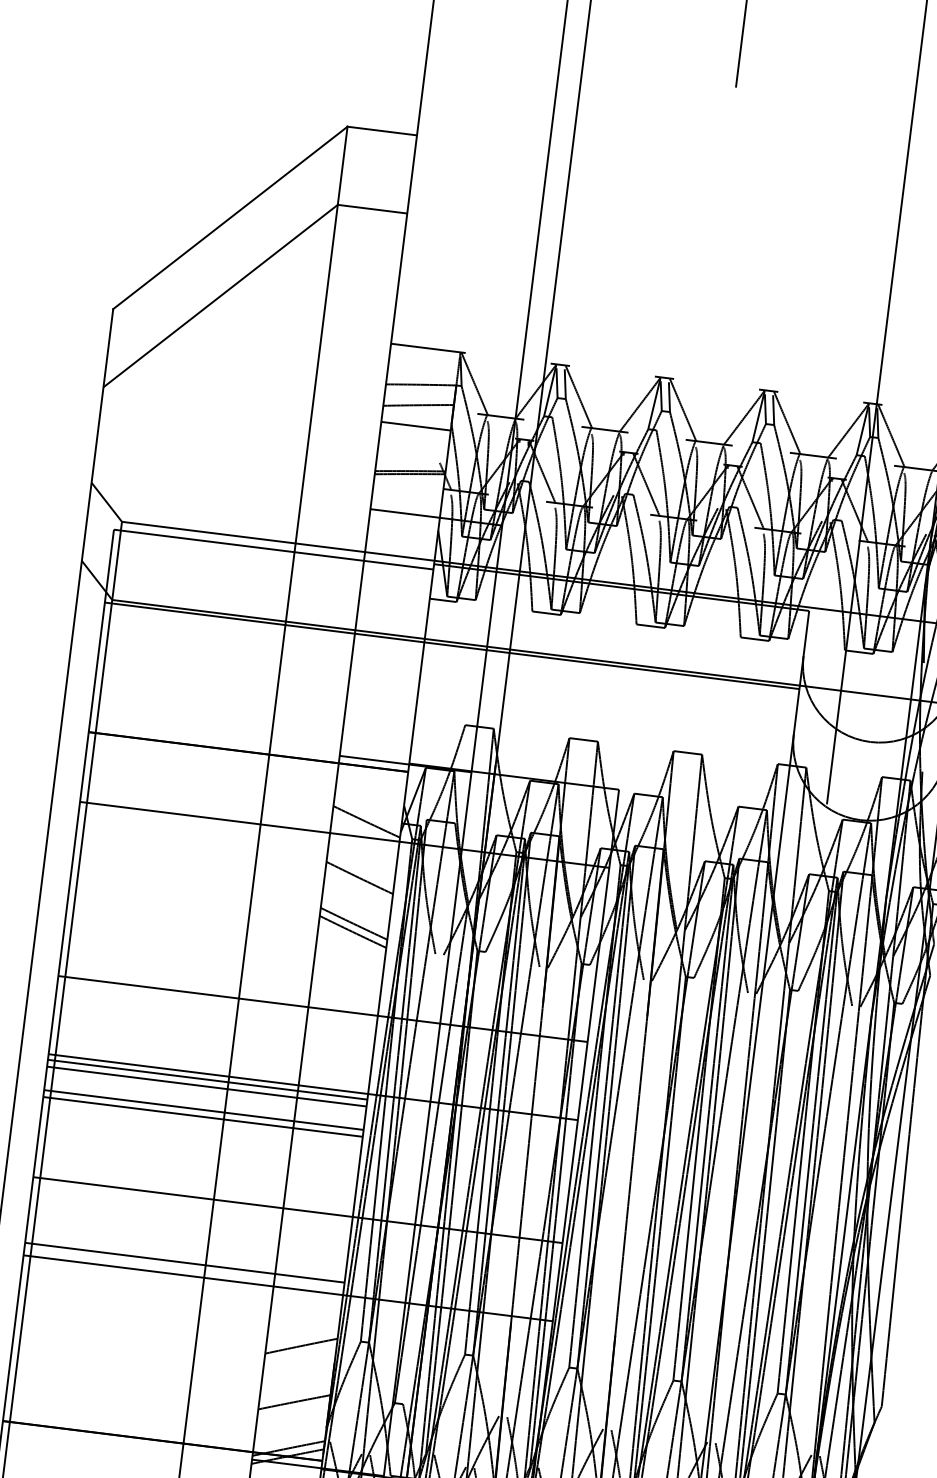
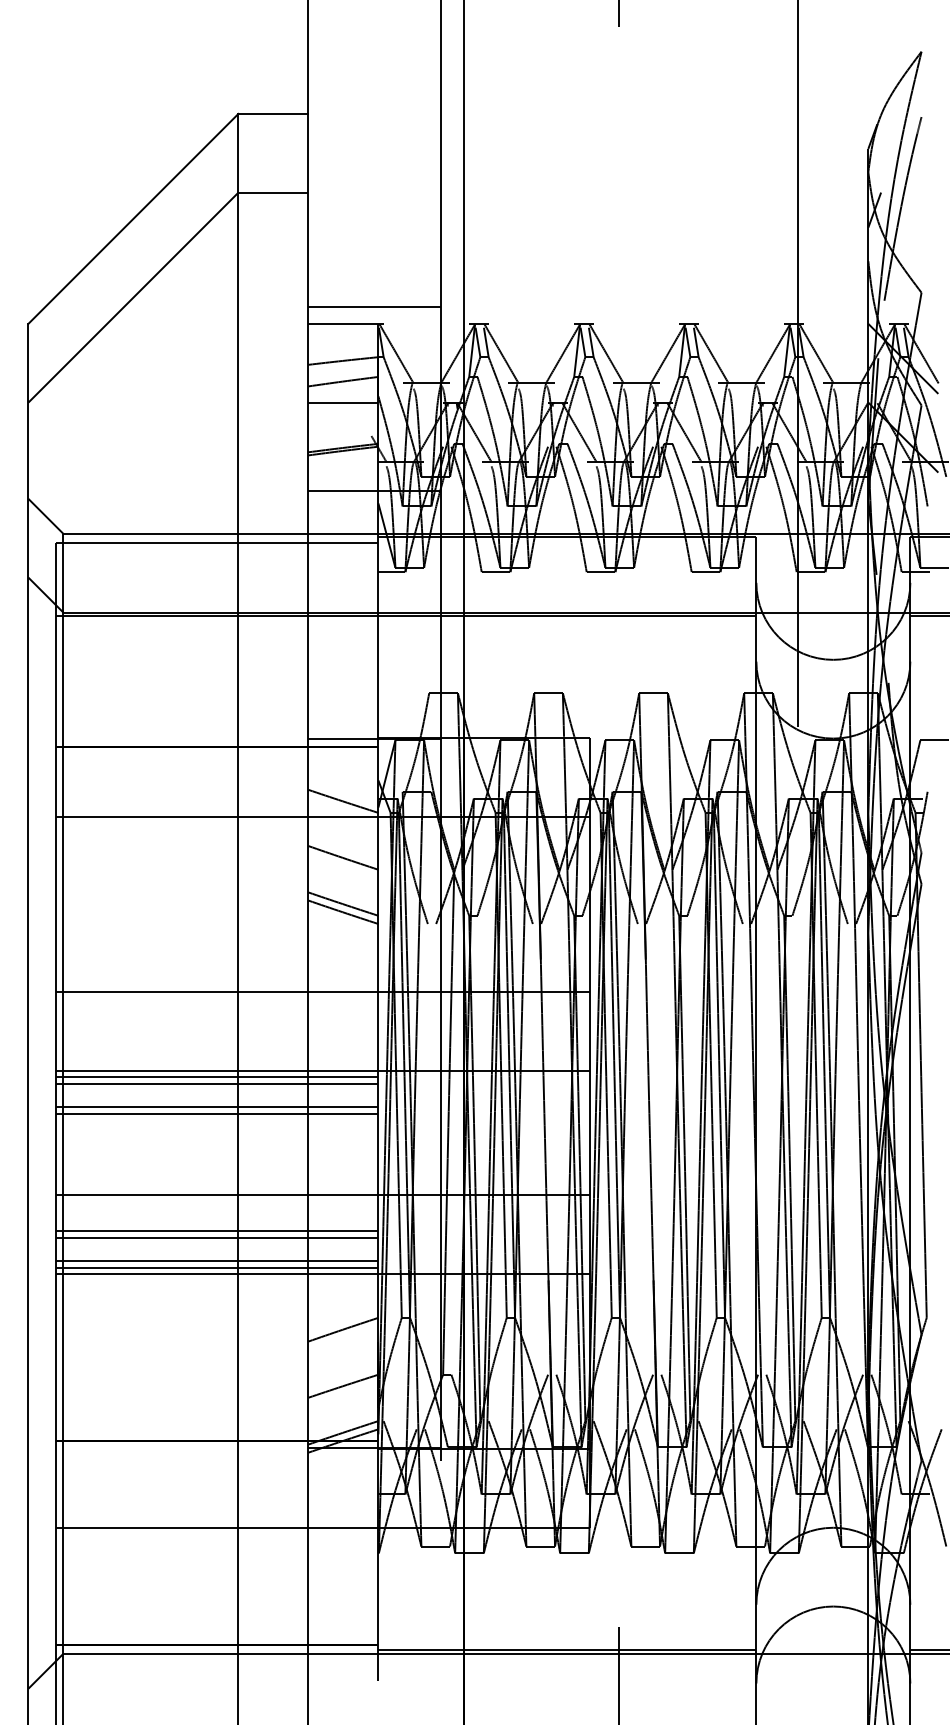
line: (458, 335) -> (374, 307), added
line: (188, 1232) -> (217, 1230), added
line: (187, 1239) -> (217, 1237), added
line: (184, 1269) -> (217, 1268), added

